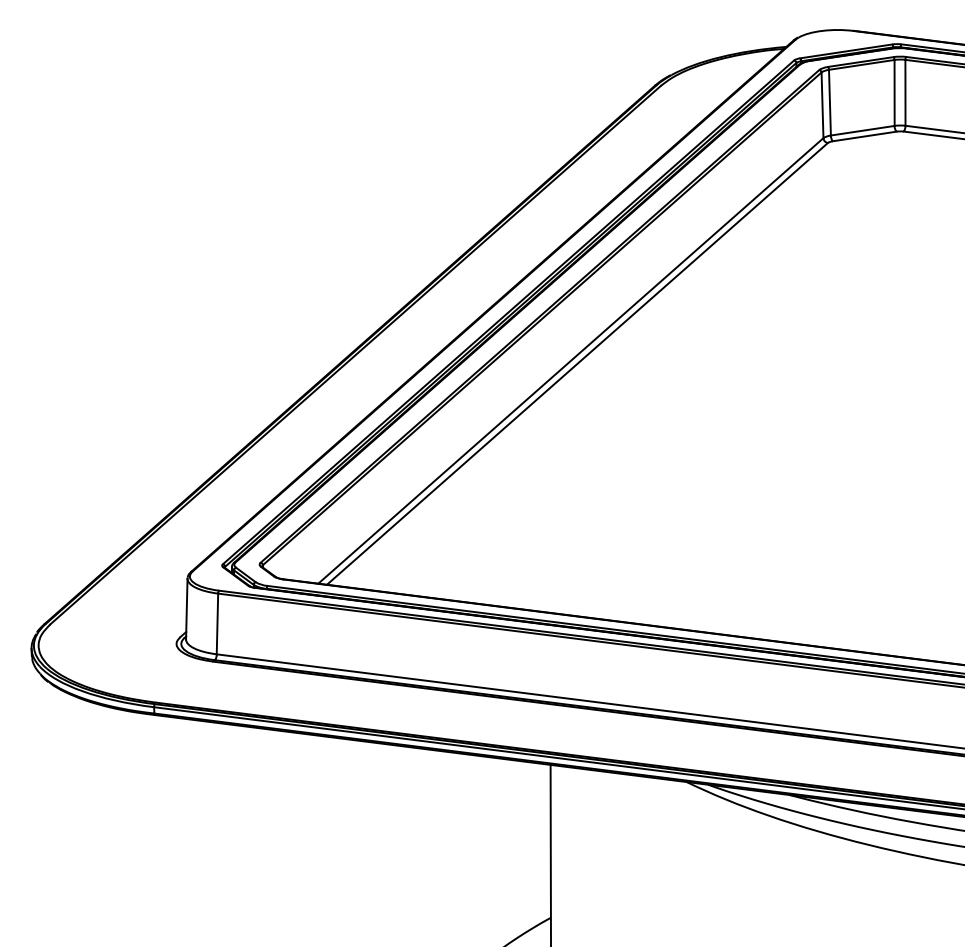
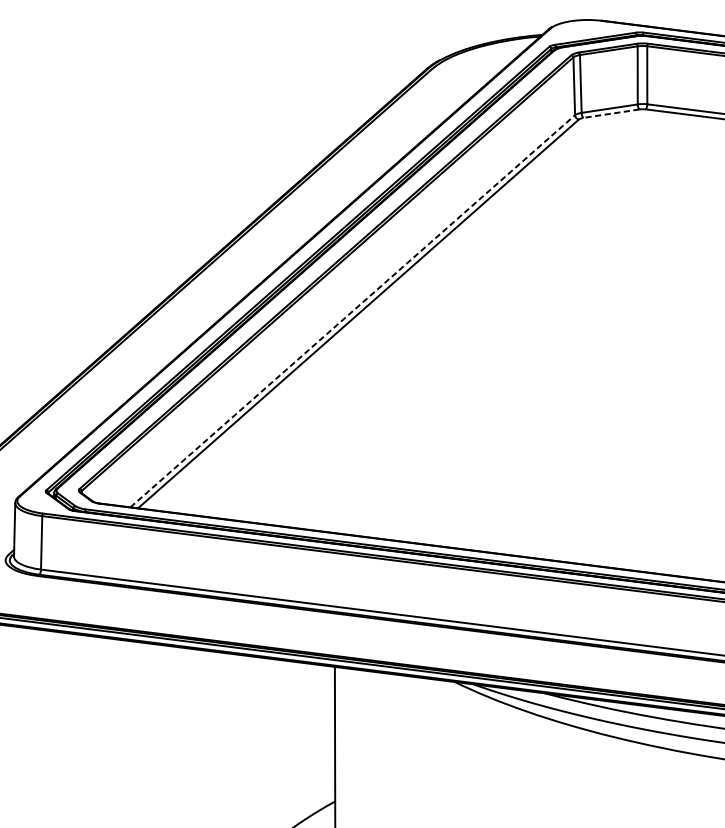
line: (864, 136) -> (611, 113), solid -> dashed
line: (570, 360) -> (352, 310), solid -> dashed

